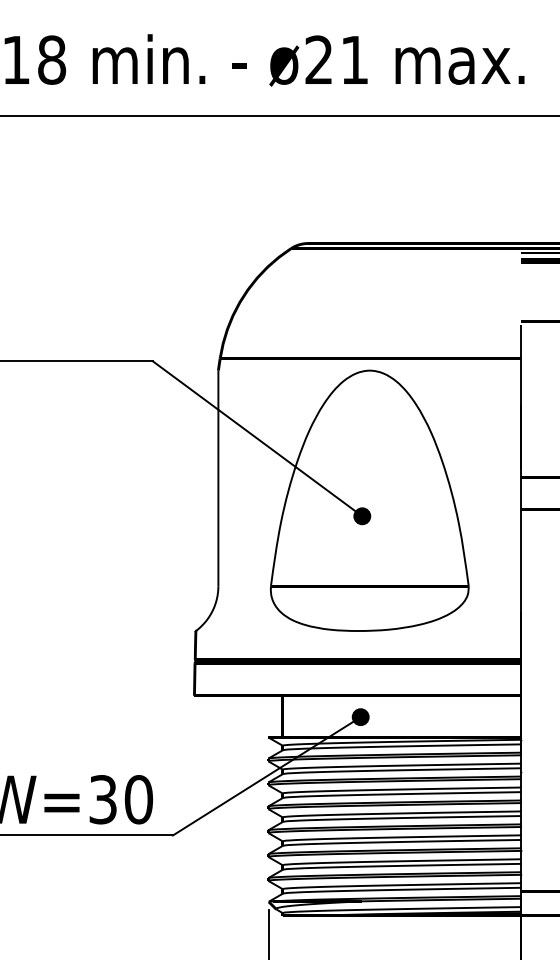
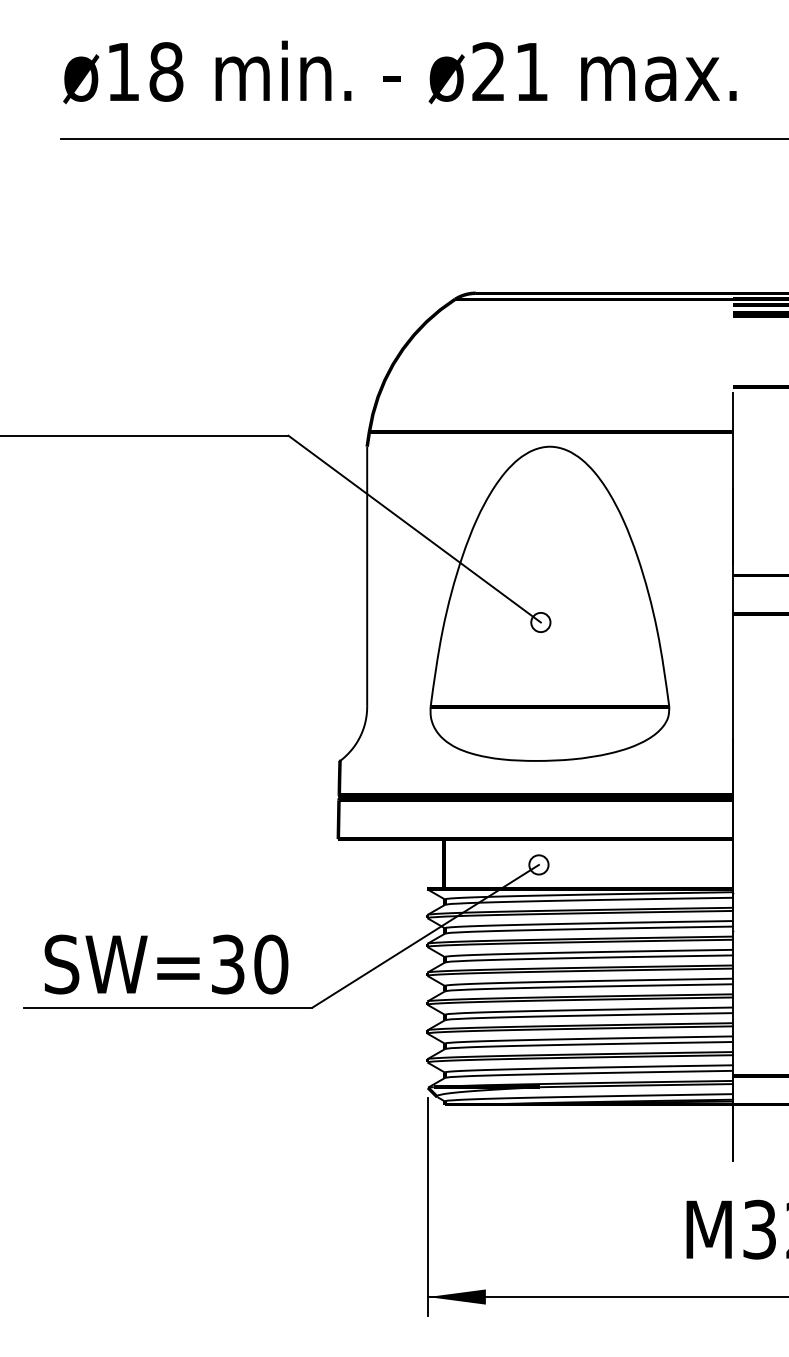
fill: (361, 516) -> (540, 622), removed
fill: (360, 716) -> (538, 864), removed

